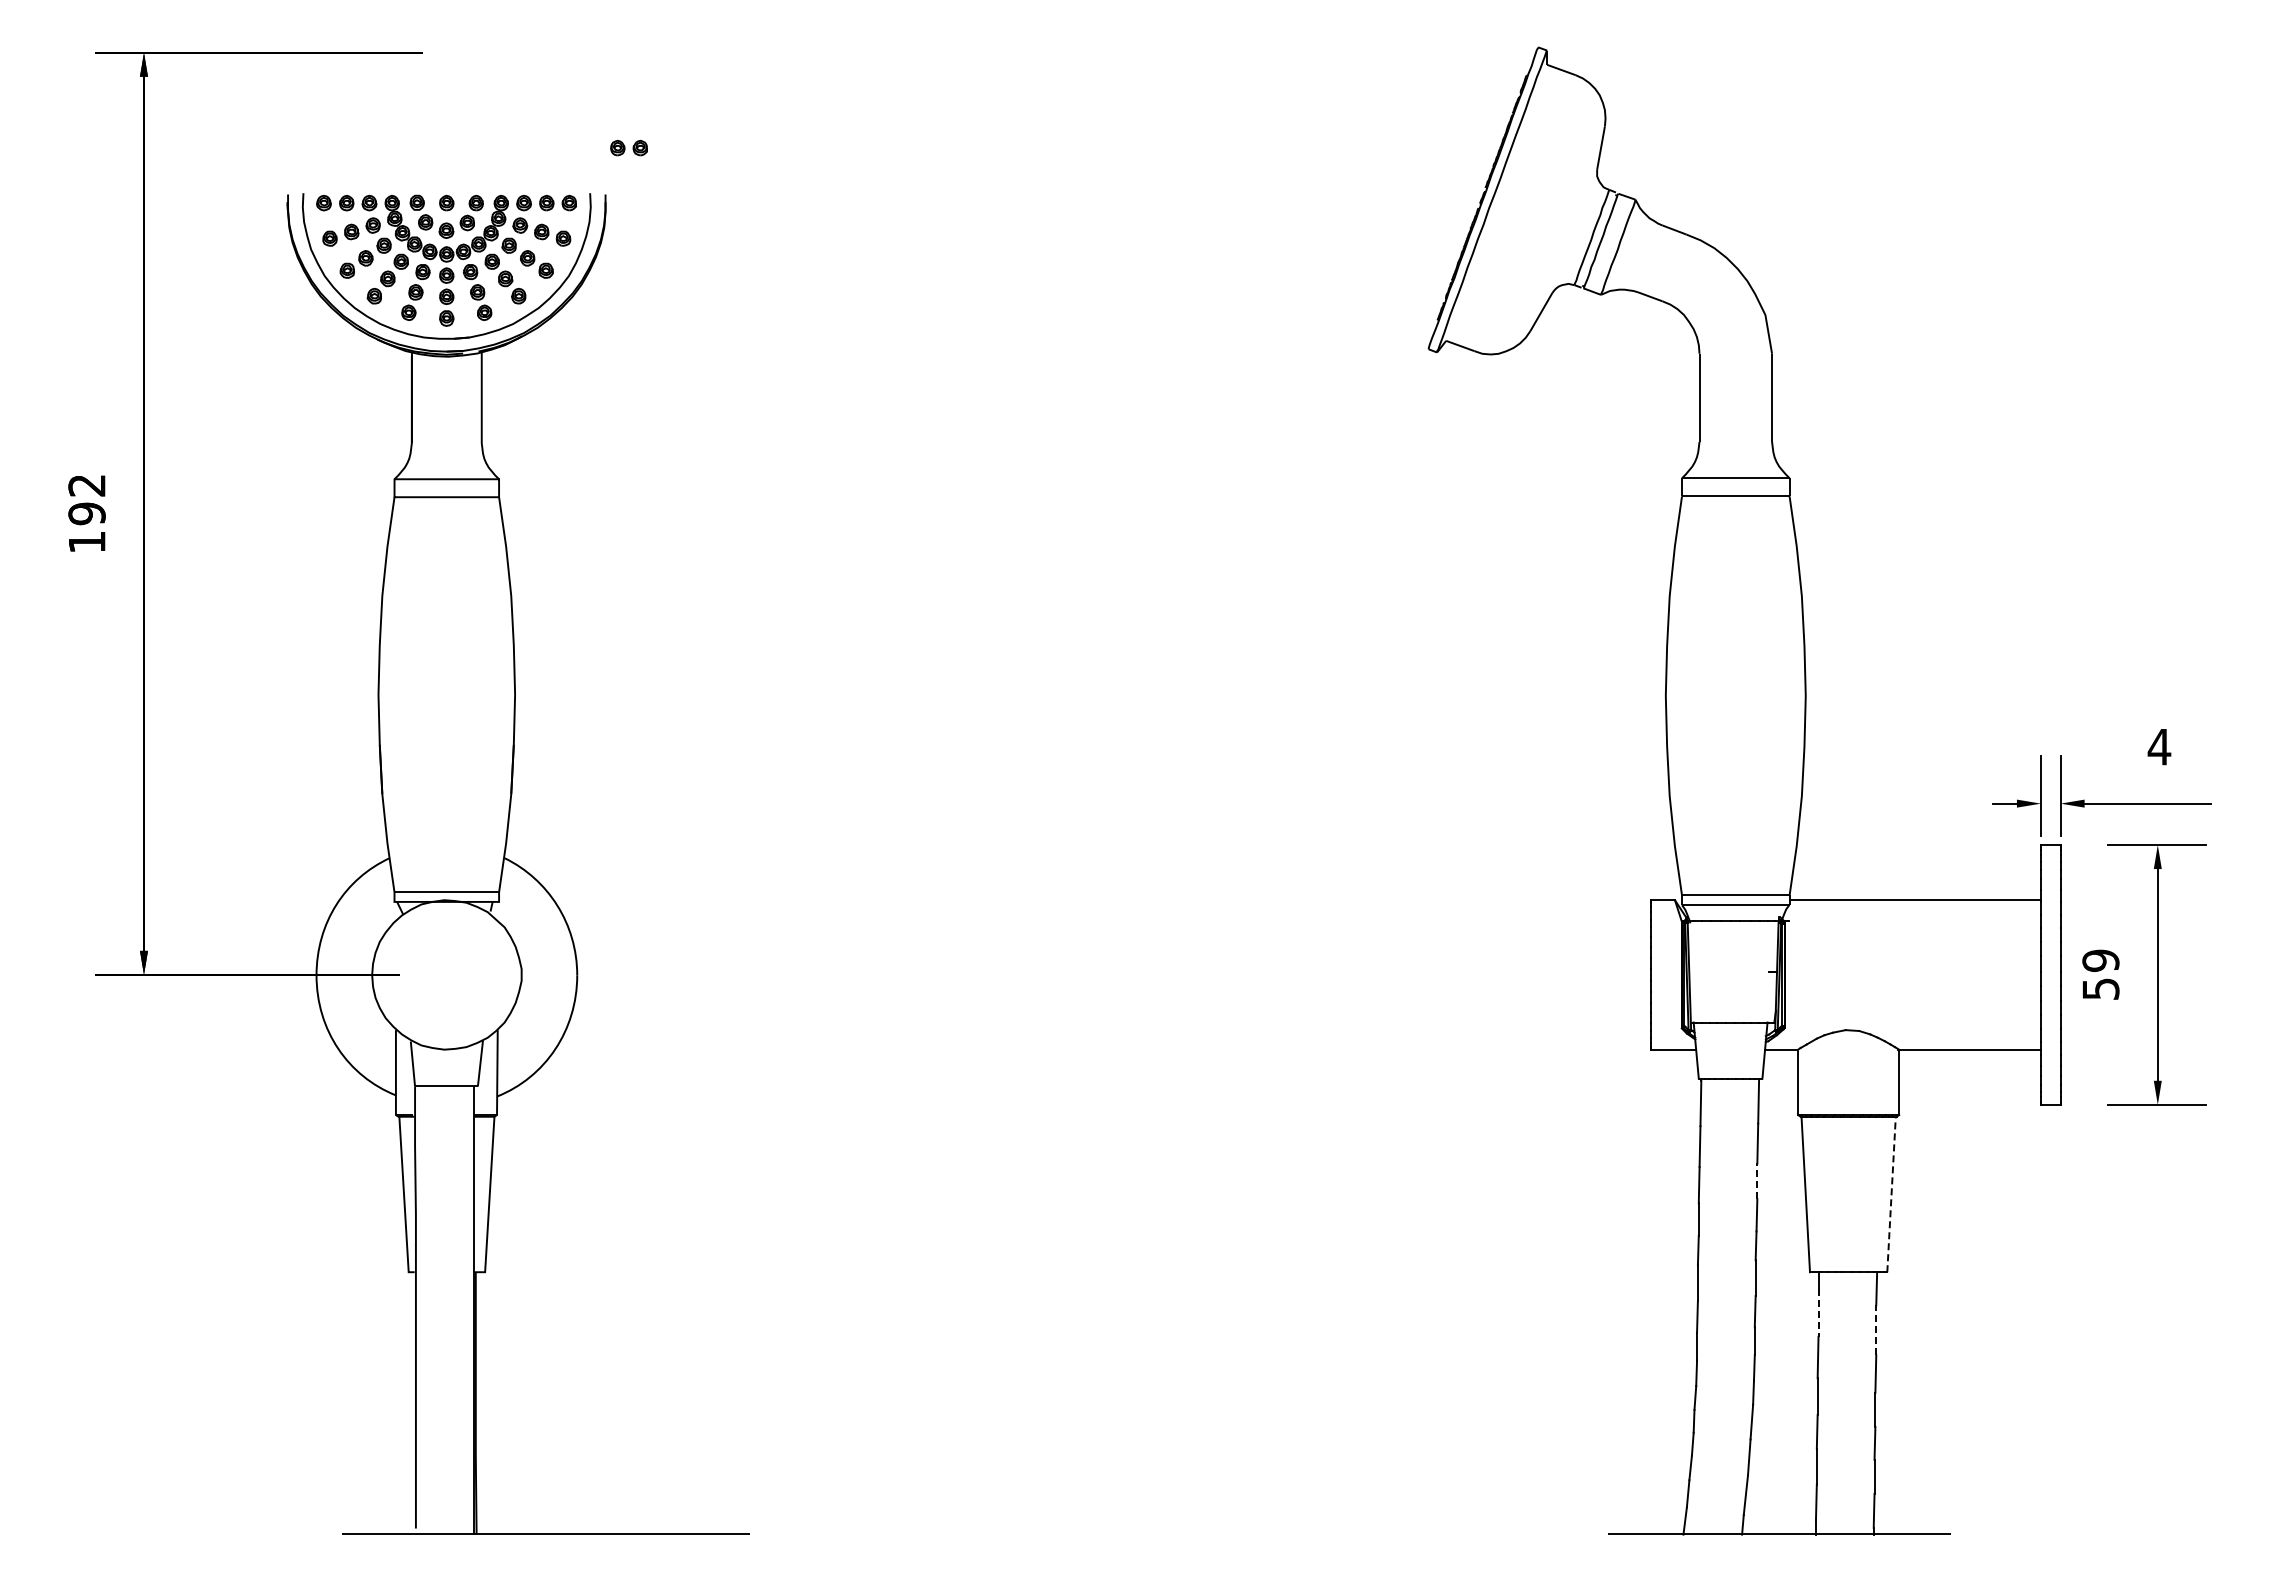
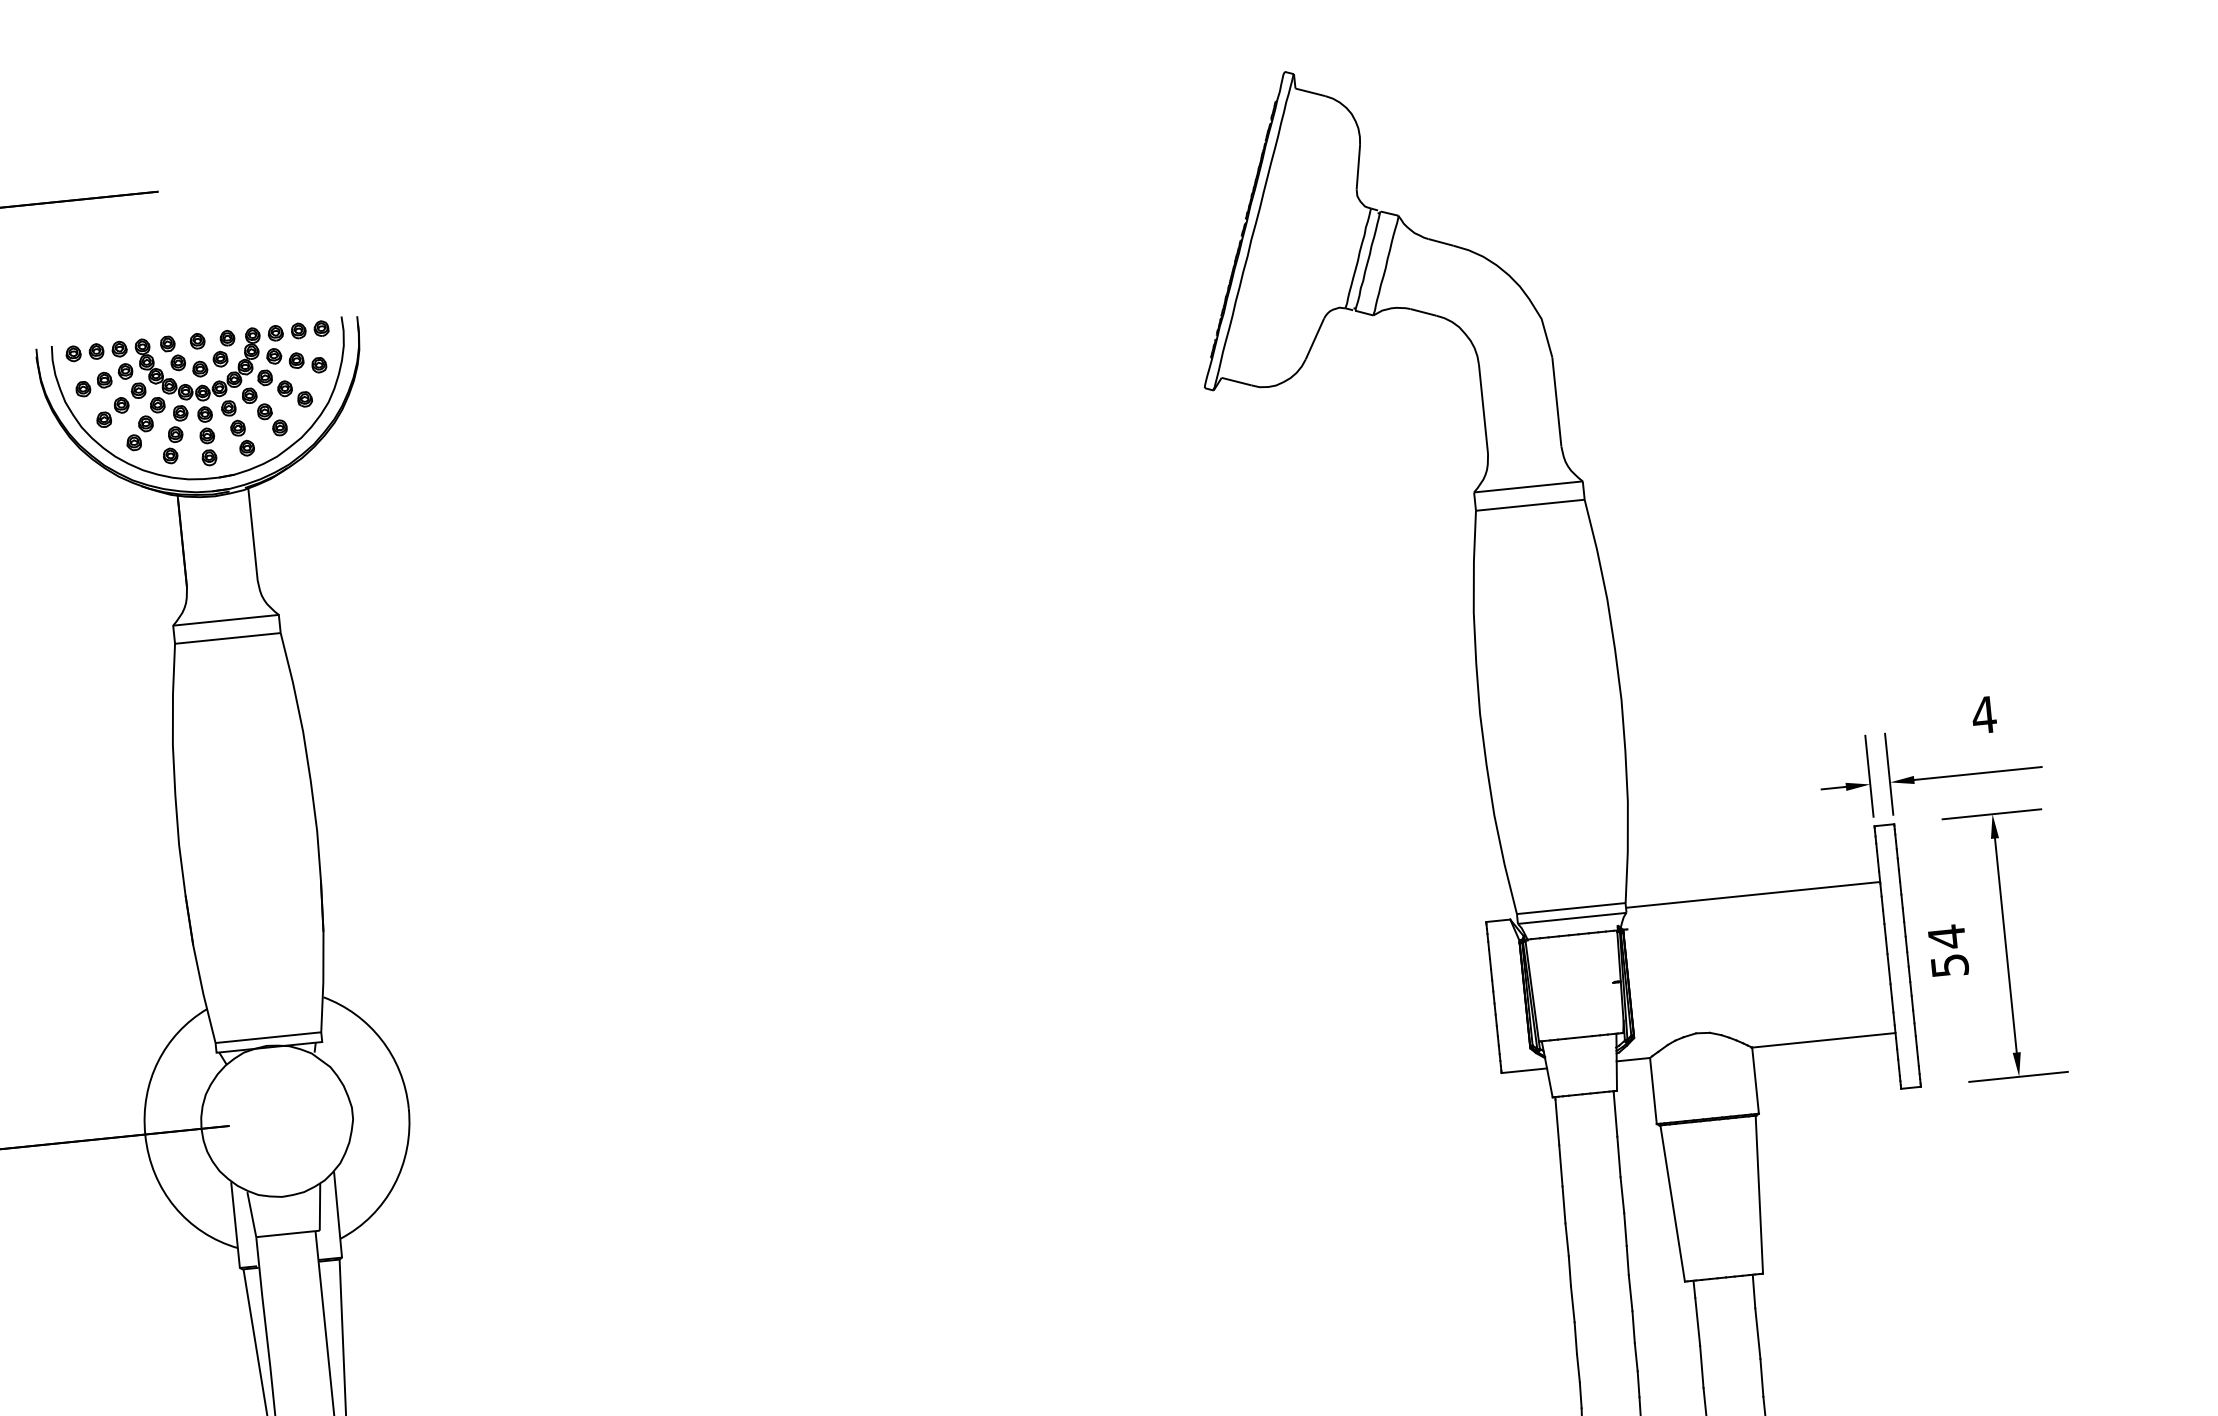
part: (628, 147) -> (375, 266), removed
text: (2100, 960) -> (1946, 936), 59 -> 54
line: (1757, 1181) -> (1622, 1195), dashed -> solid
line: (1891, 1194) -> (1759, 1194), dashed -> solid
line: (1818, 1312) -> (1697, 1321), dashed -> solid
line: (1876, 1329) -> (1758, 1332), dashed -> solid

